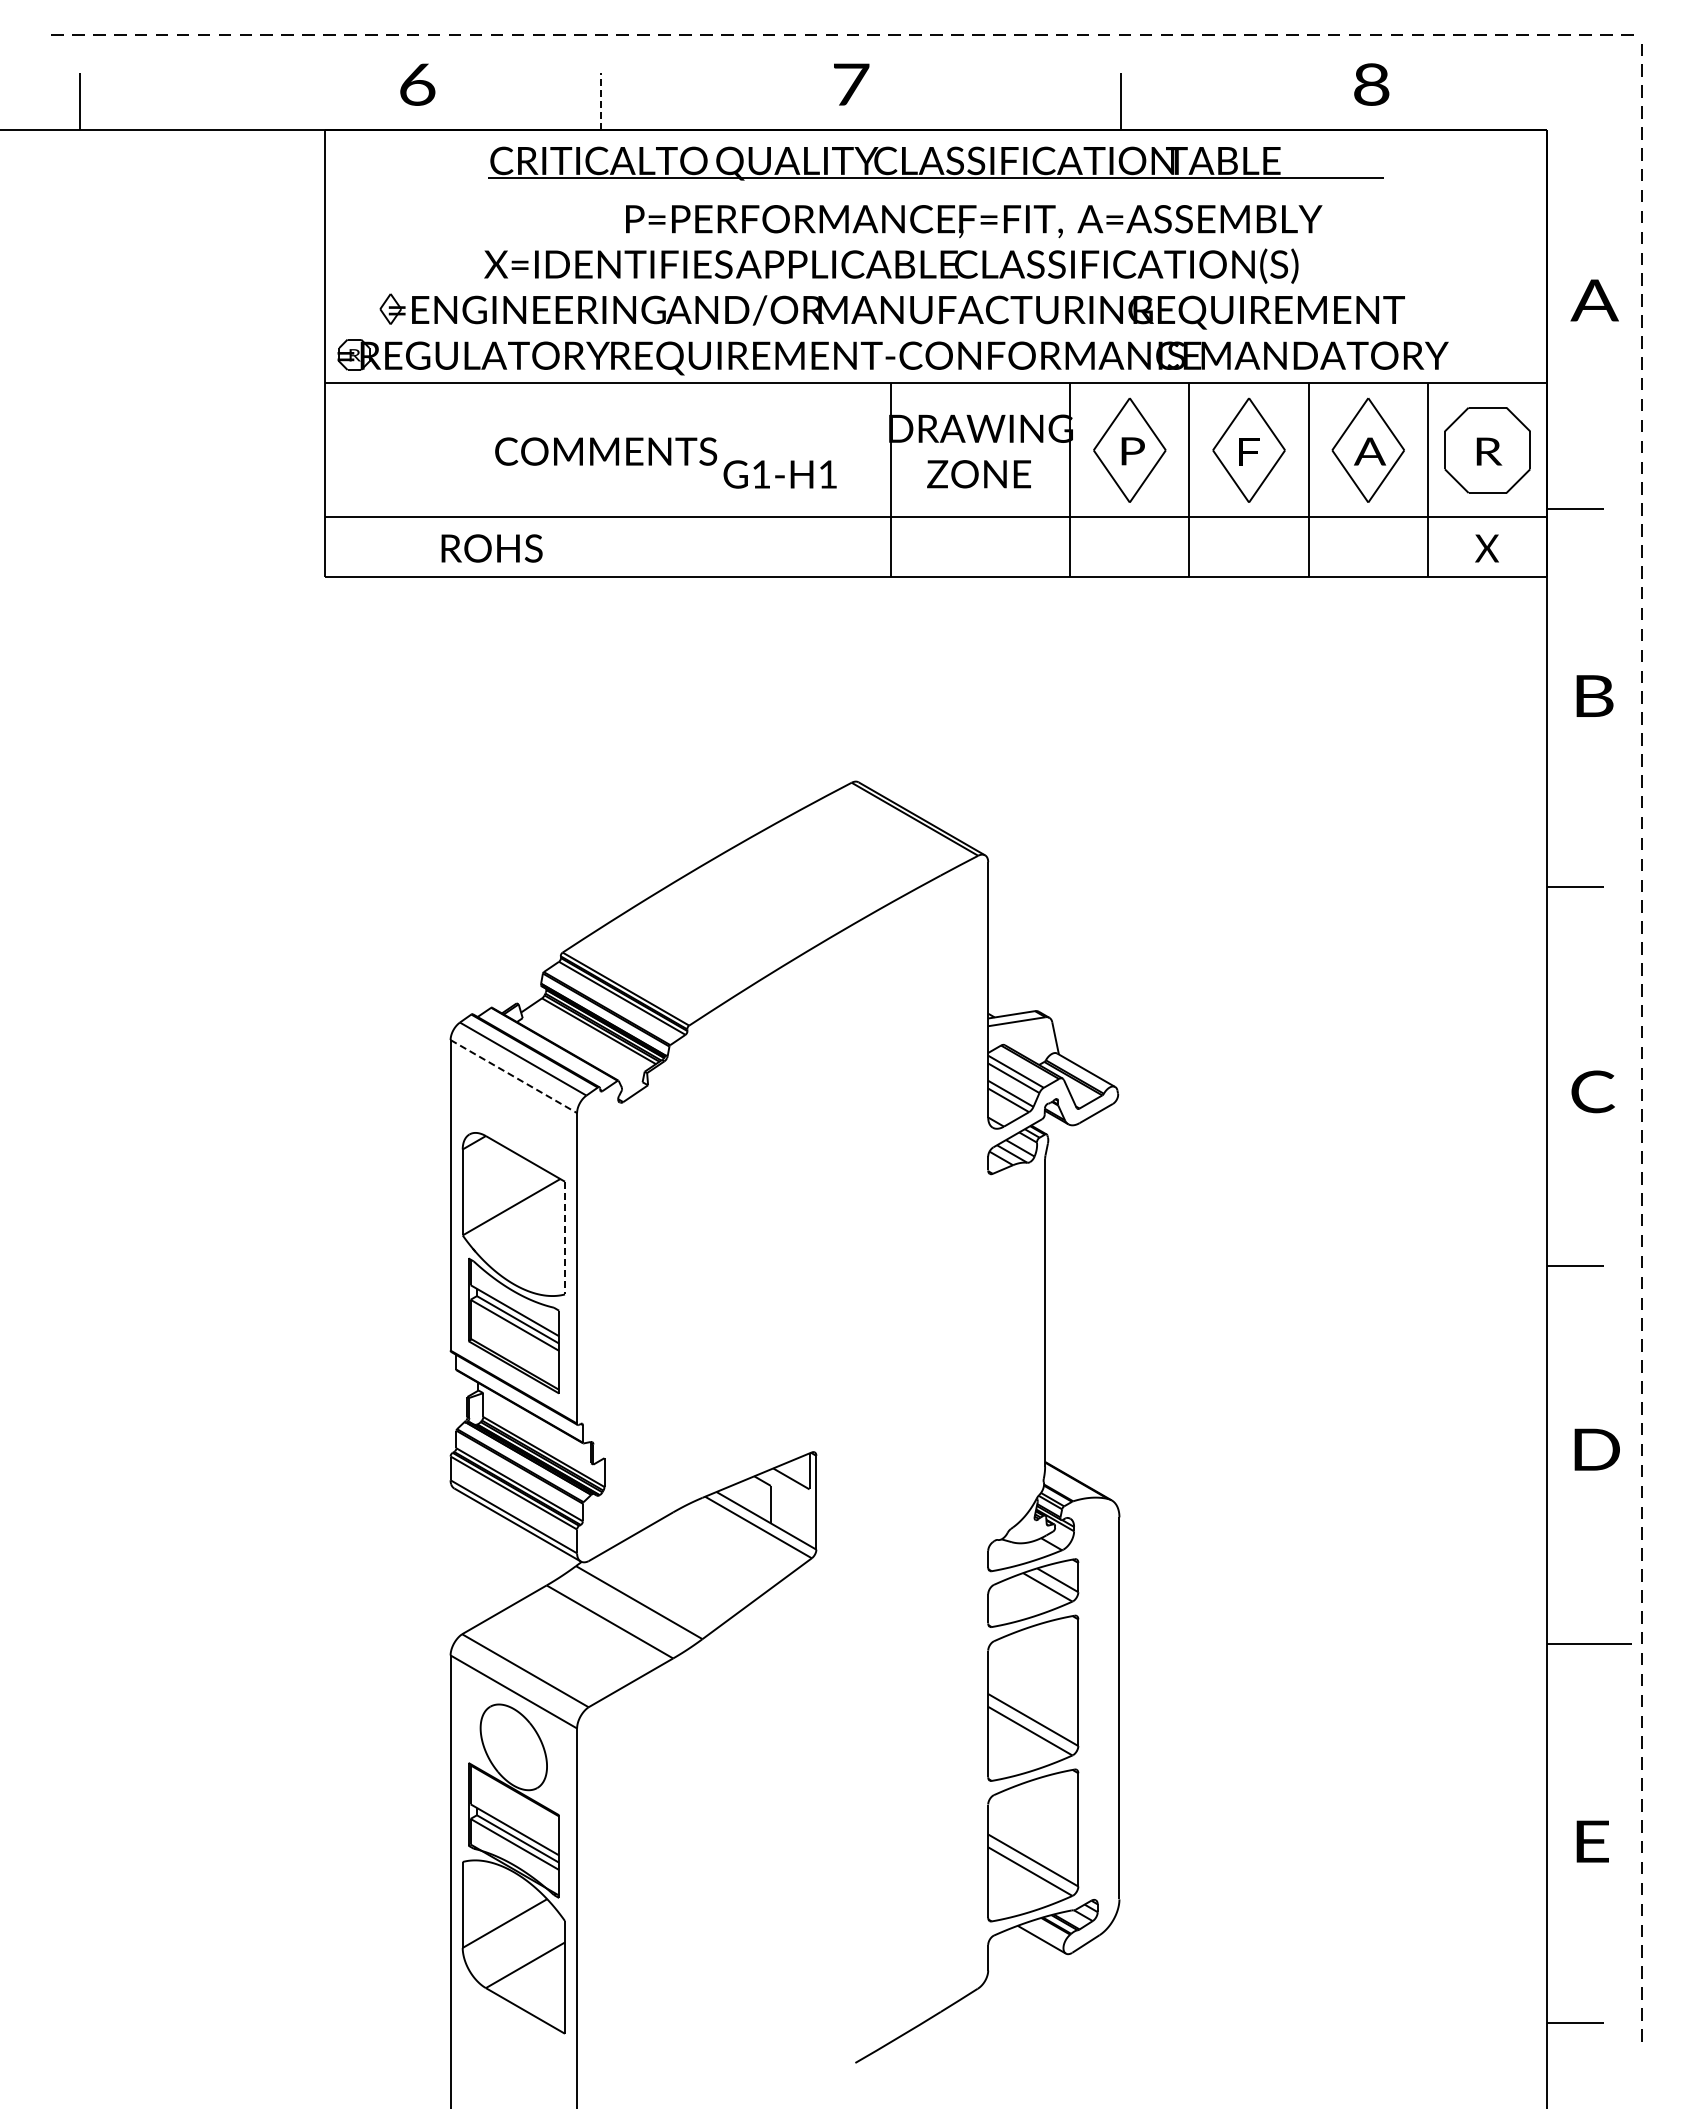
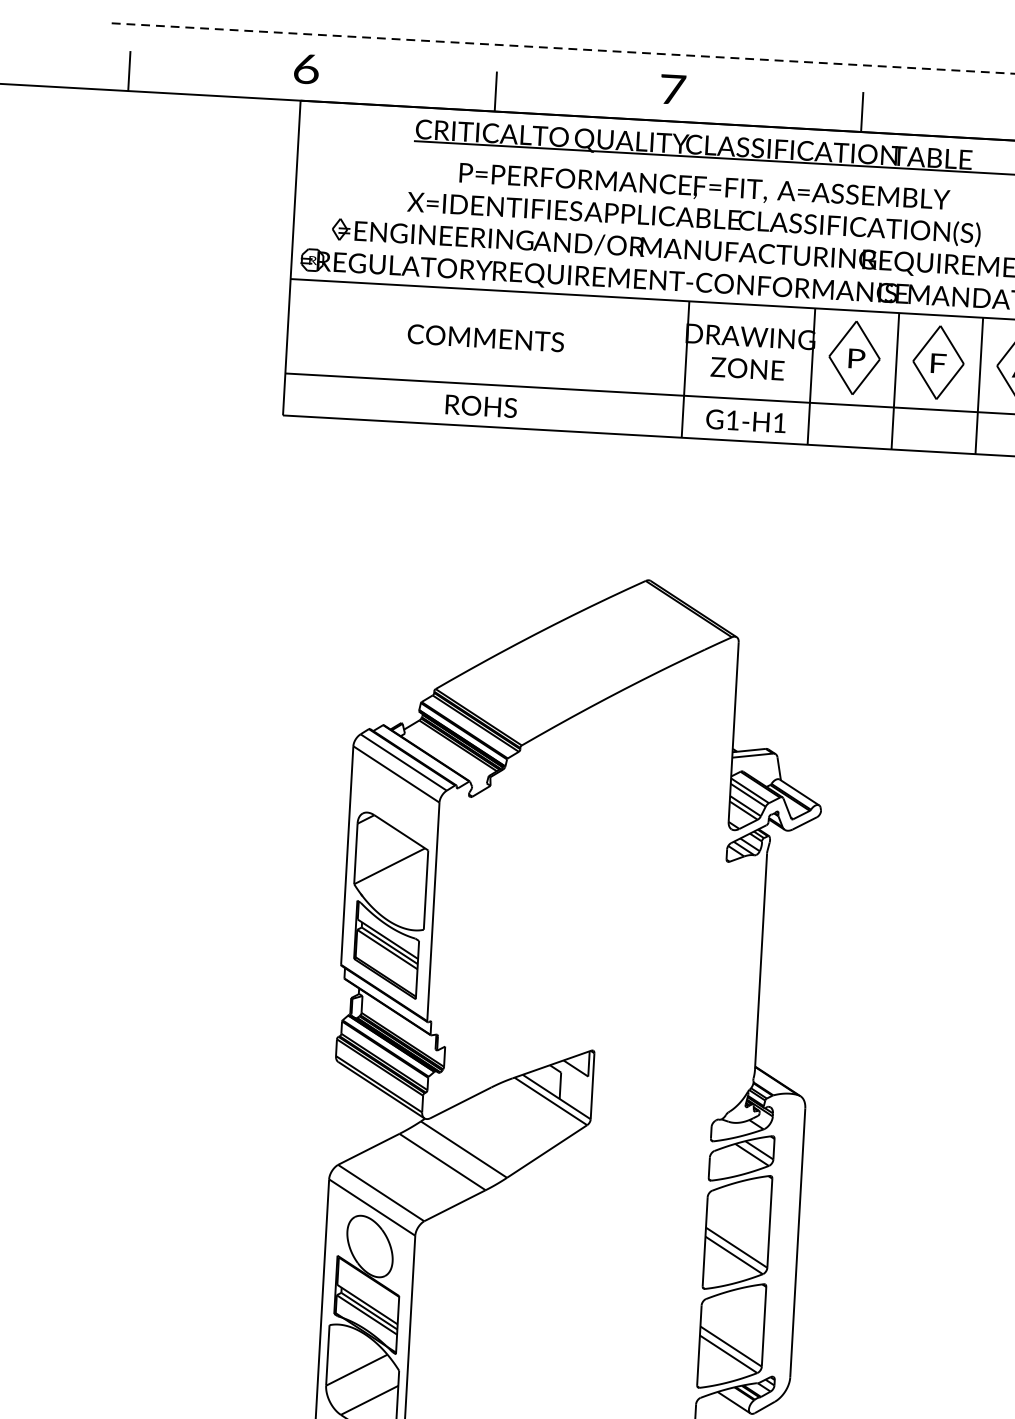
text: (417, 84) -> (306, 68), moved
line: (600, 100) -> (495, 90), dashed -> solid
text: (974, 221) -> (705, 188), moved
text: (779, 474) -> (745, 421), moved
text: (491, 548) -> (481, 406), moved
line: (514, 1076) -> (396, 774), dashed -> solid
line: (564, 1238) -> (425, 890), dashed -> solid

